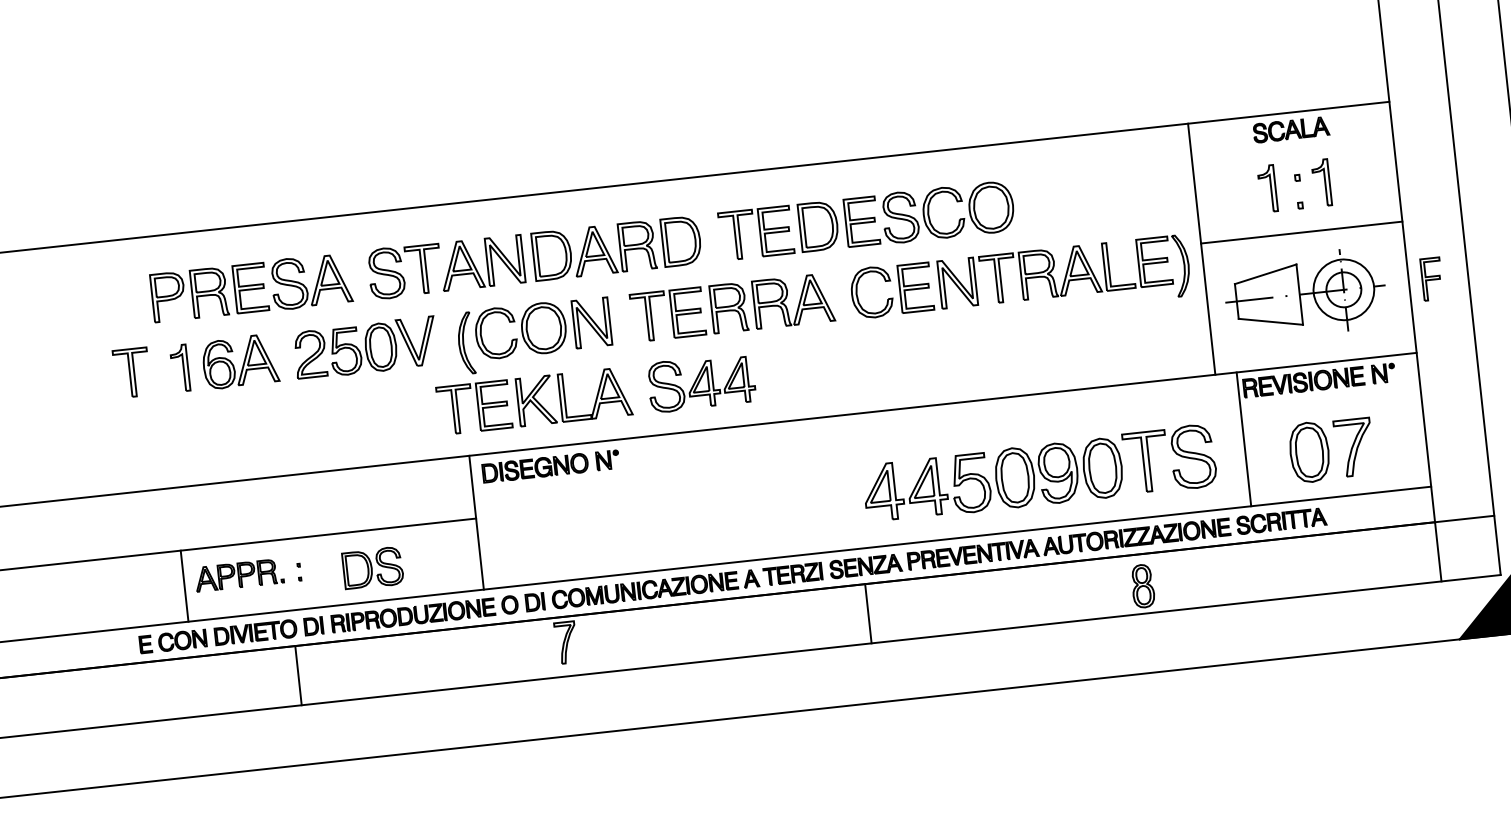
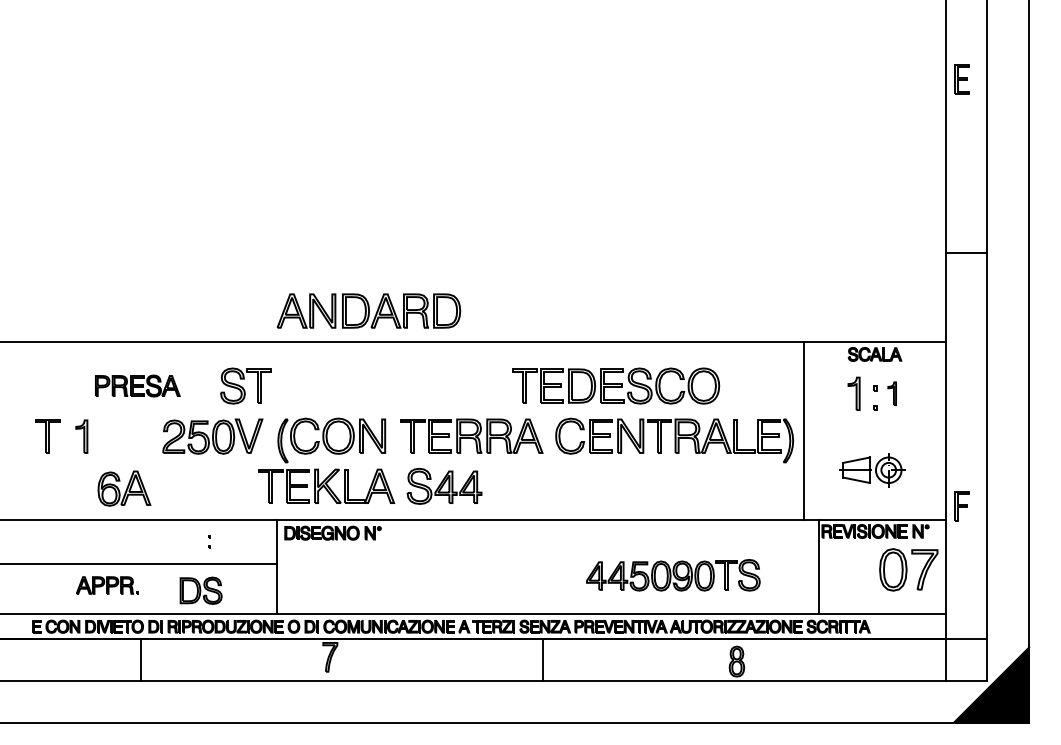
part: (1320, 182) -> (891, 393), size x0.7
part: (867, 220) -> (616, 385), moved
line: (1301, 231) -> (874, 426), removed
part: (569, 252) -> (368, 310), moved
part: (1431, 279) -> (961, 506), moved
part: (251, 287) -> (137, 385), size x0.6
part: (1305, 294) -> (872, 470), size x0.6
part: (240, 361) -> (124, 488), moved
part: (1330, 449) -> (908, 569), moved
part: (1039, 473) -> (673, 575), size x0.7
part: (299, 571) -> (209, 541), moved
line: (184, 585) -> (68, 588), removed

